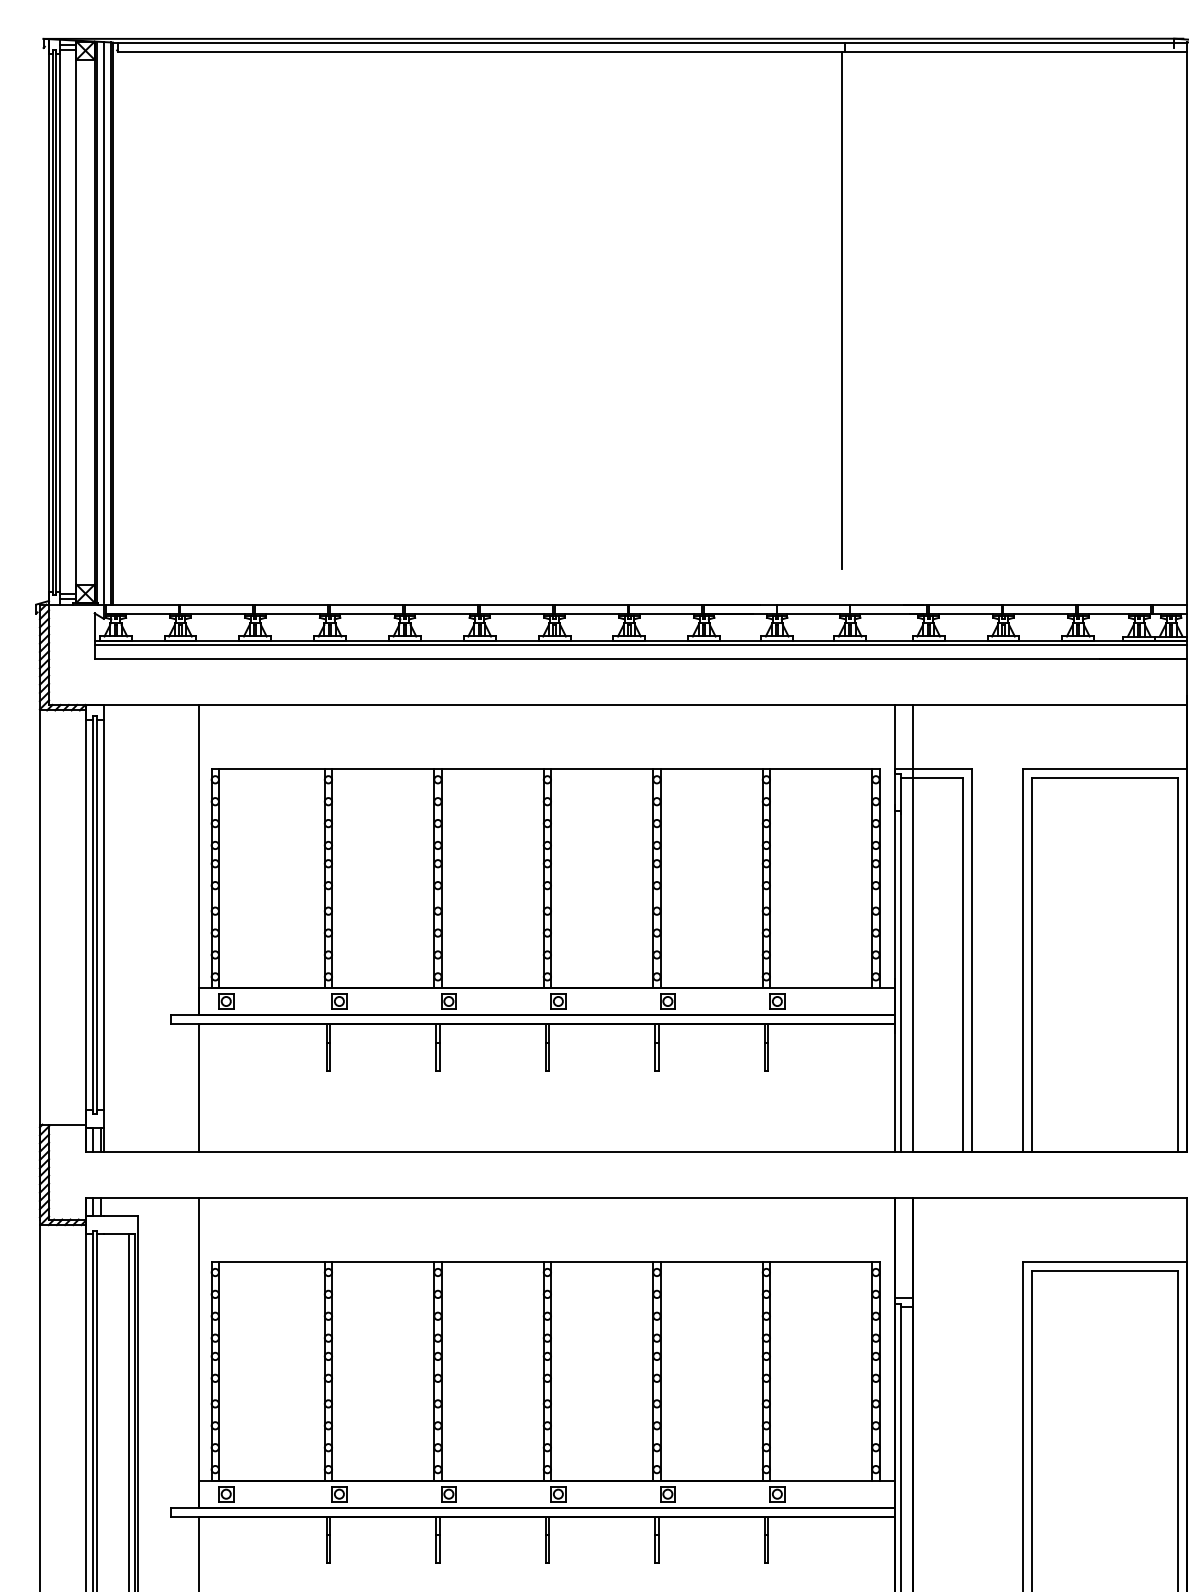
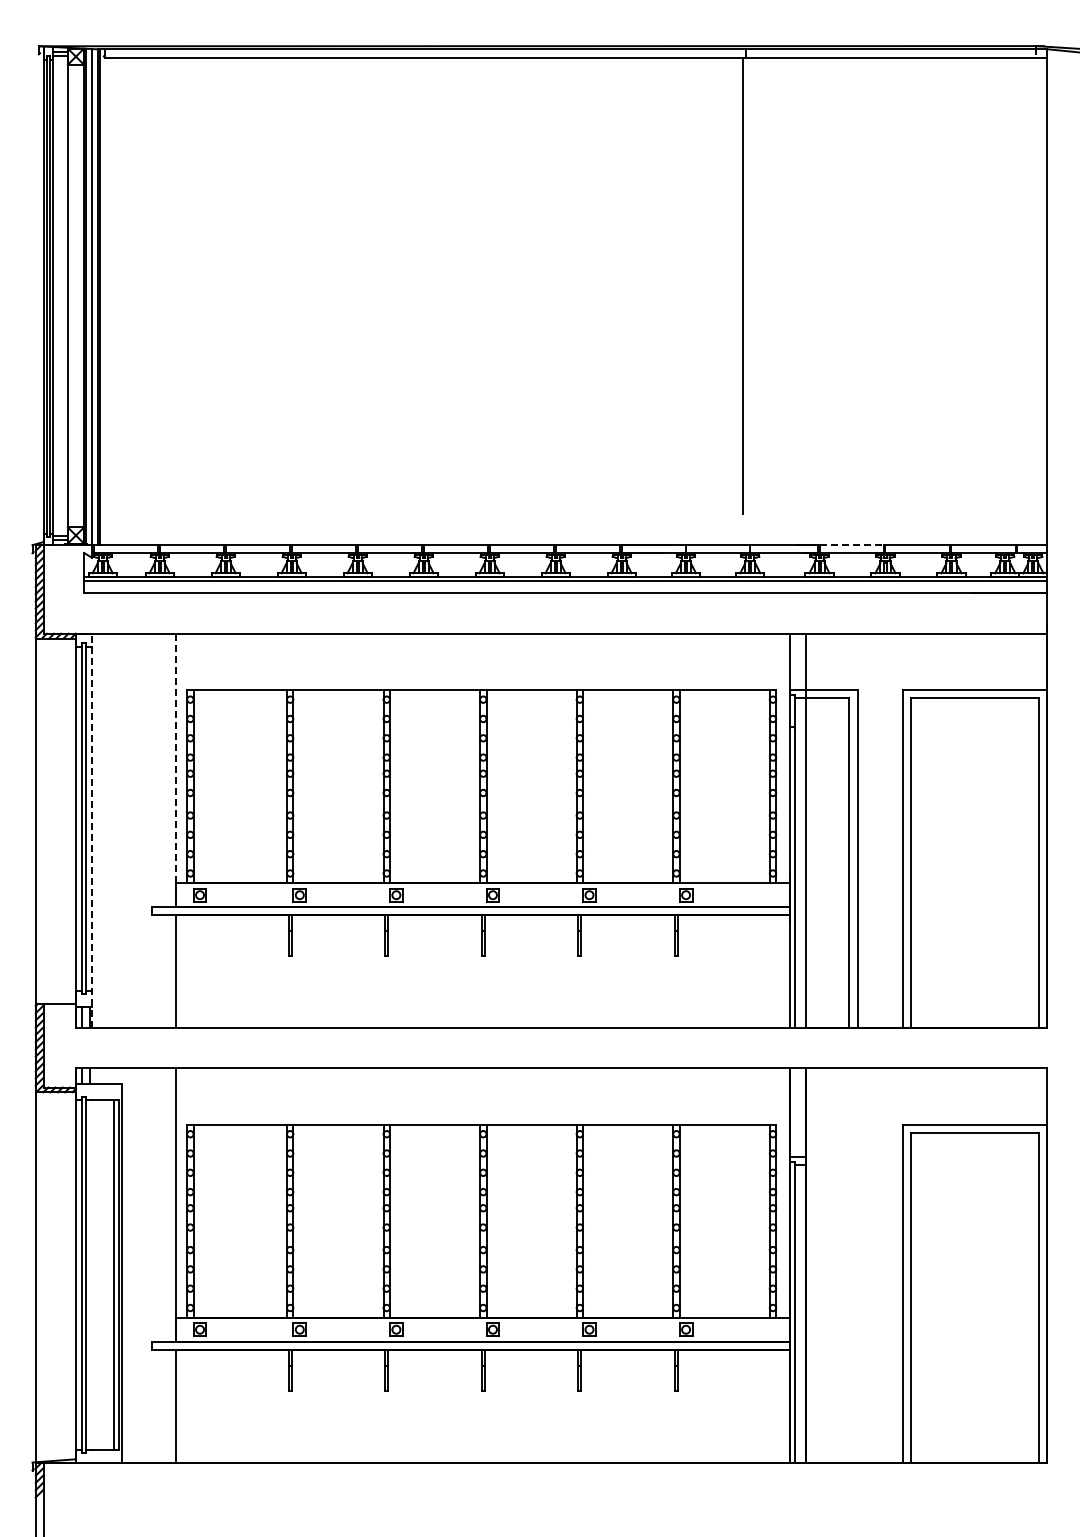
line: (966, 604) -> (852, 545), solid -> dashed
line: (198, 860) -> (175, 770), solid -> dashed
line: (104, 928) -> (92, 830), solid -> dashed

